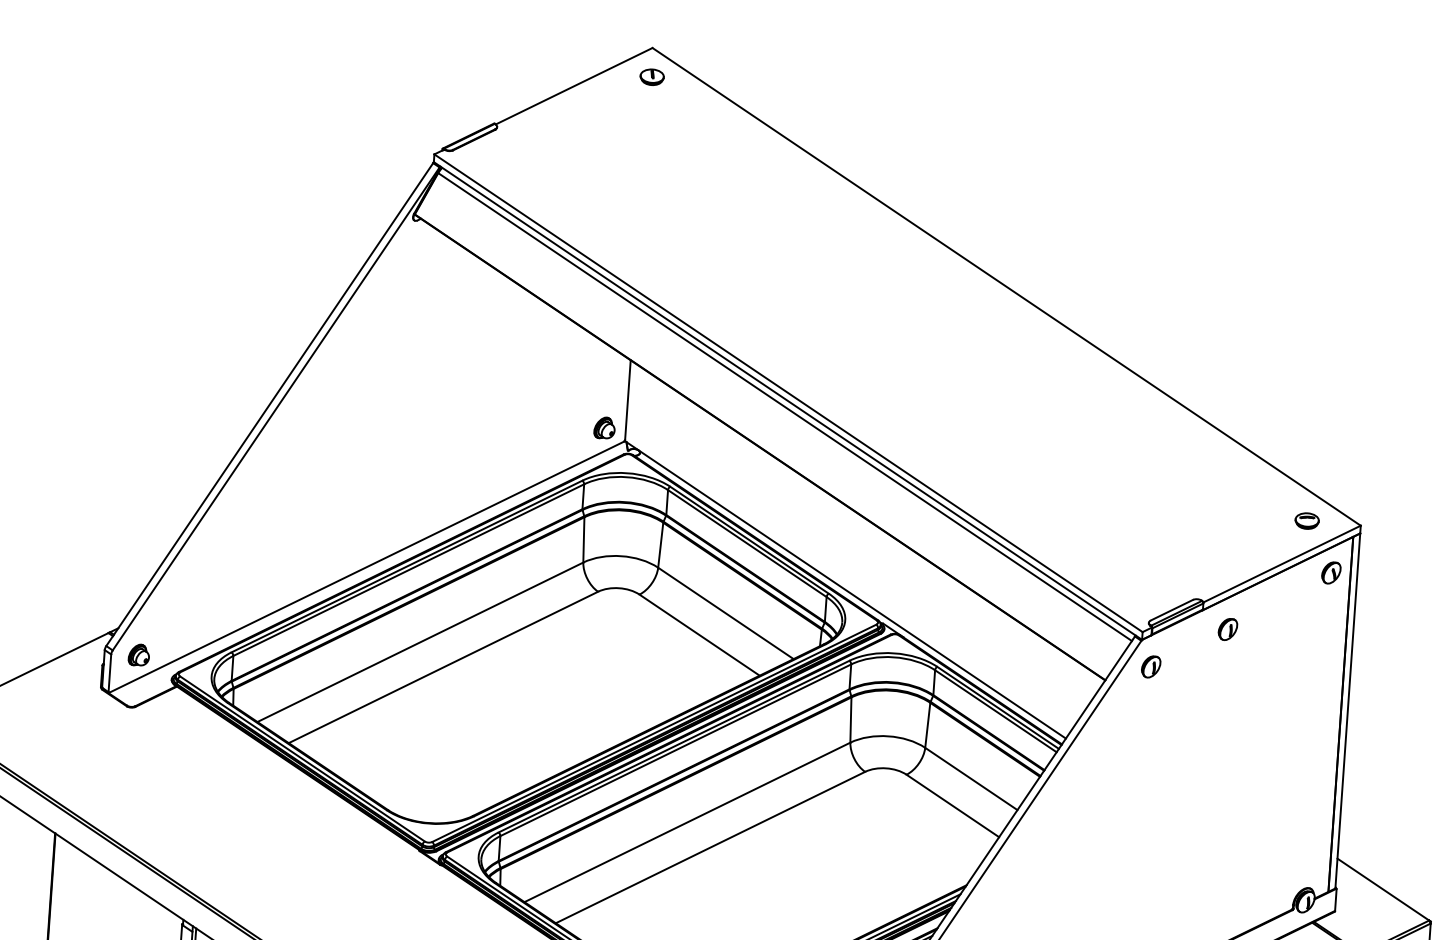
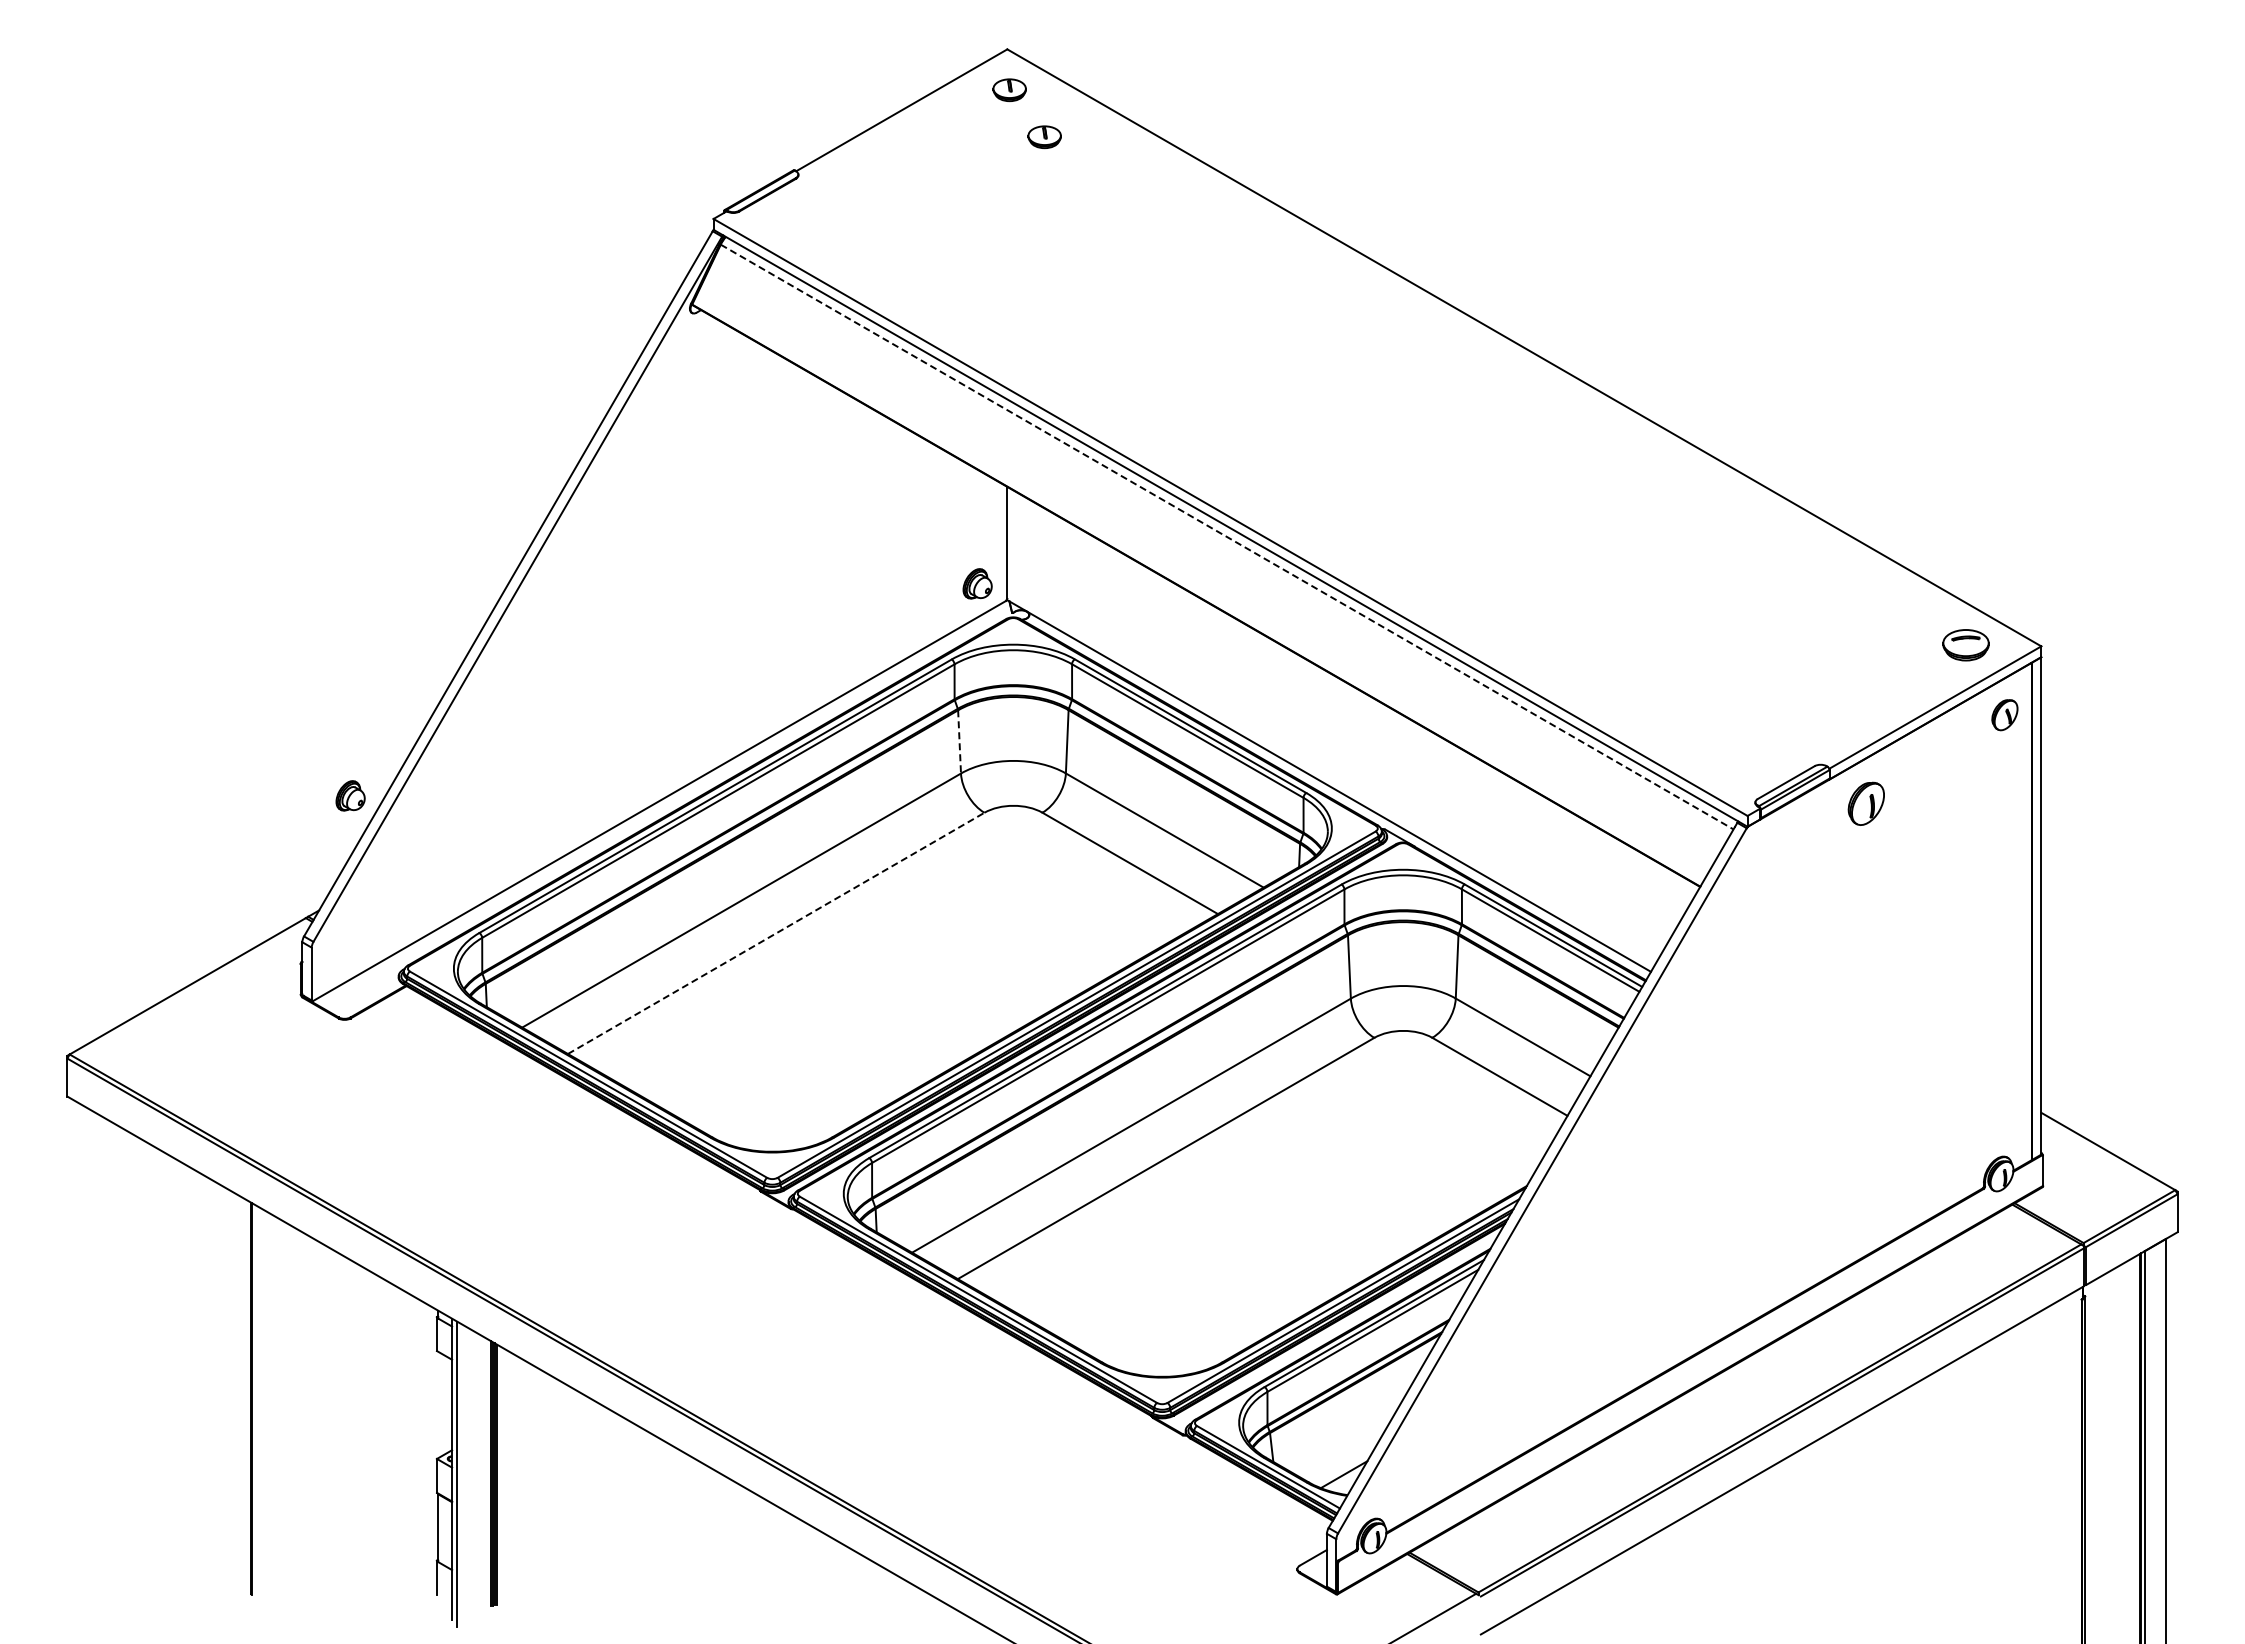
part: (674, 112) -> (1044, 137), added
line: (785, 407) -> (1227, 537), solid -> dashed
part: (1307, 520) -> (1966, 644), size x1.4
line: (583, 539) -> (959, 741), solid -> dashed
part: (1227, 629) -> (1865, 804), size x1.4
part: (138, 654) -> (350, 795), moved
part: (1150, 666) -> (1762, 863), removed
line: (443, 667) -> (776, 933), solid -> dashed

